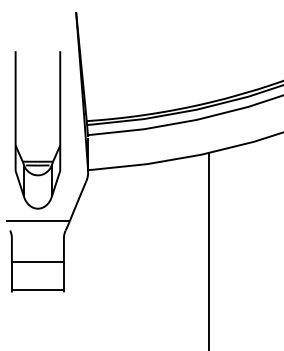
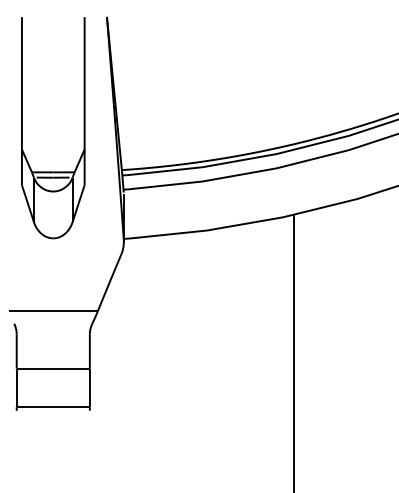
part: (16, 130) -> (23, 128), moved

